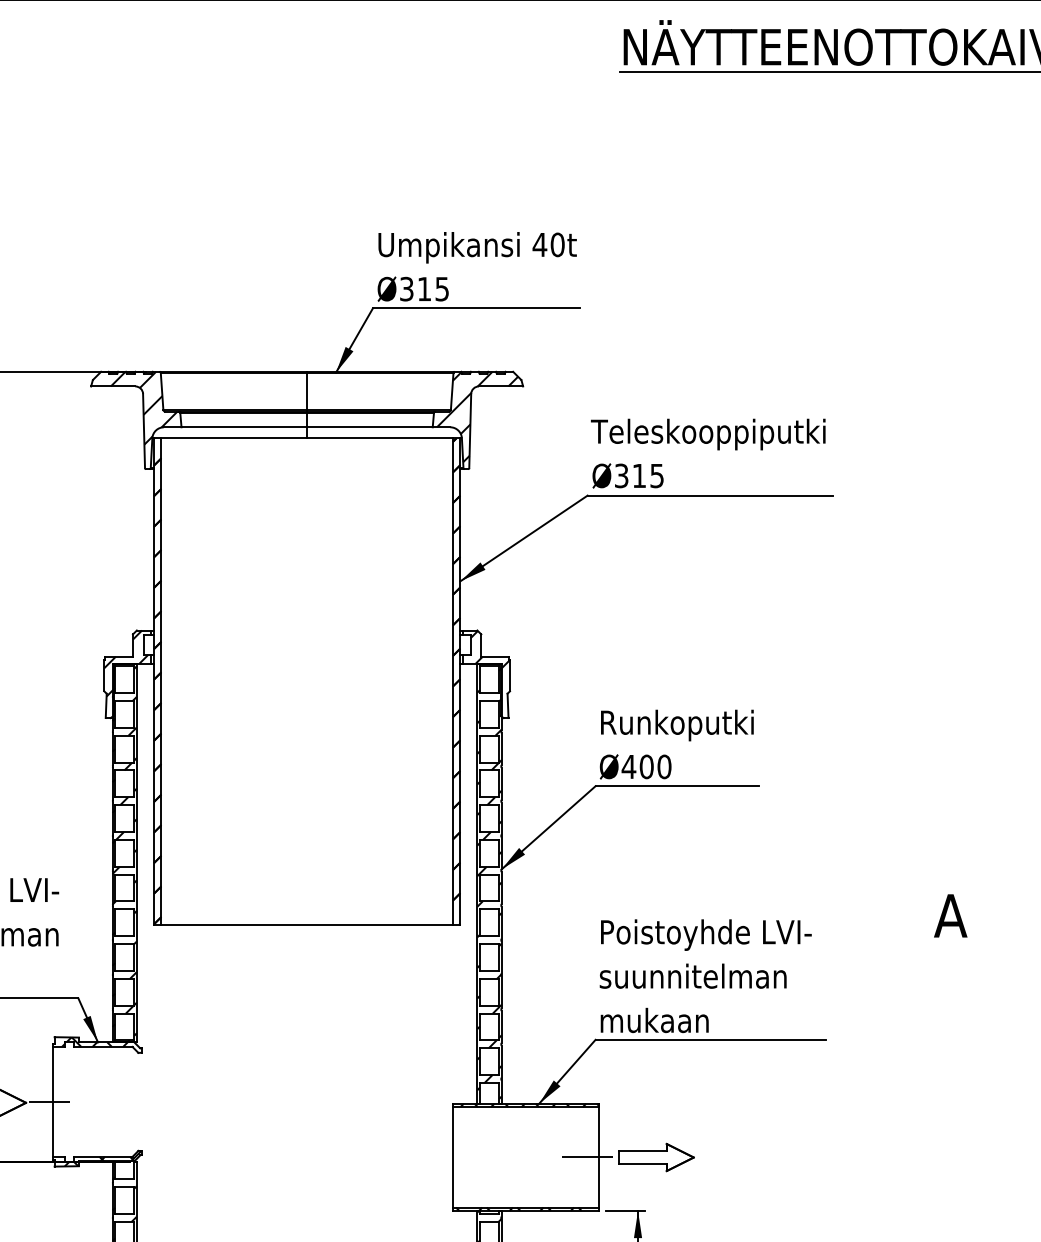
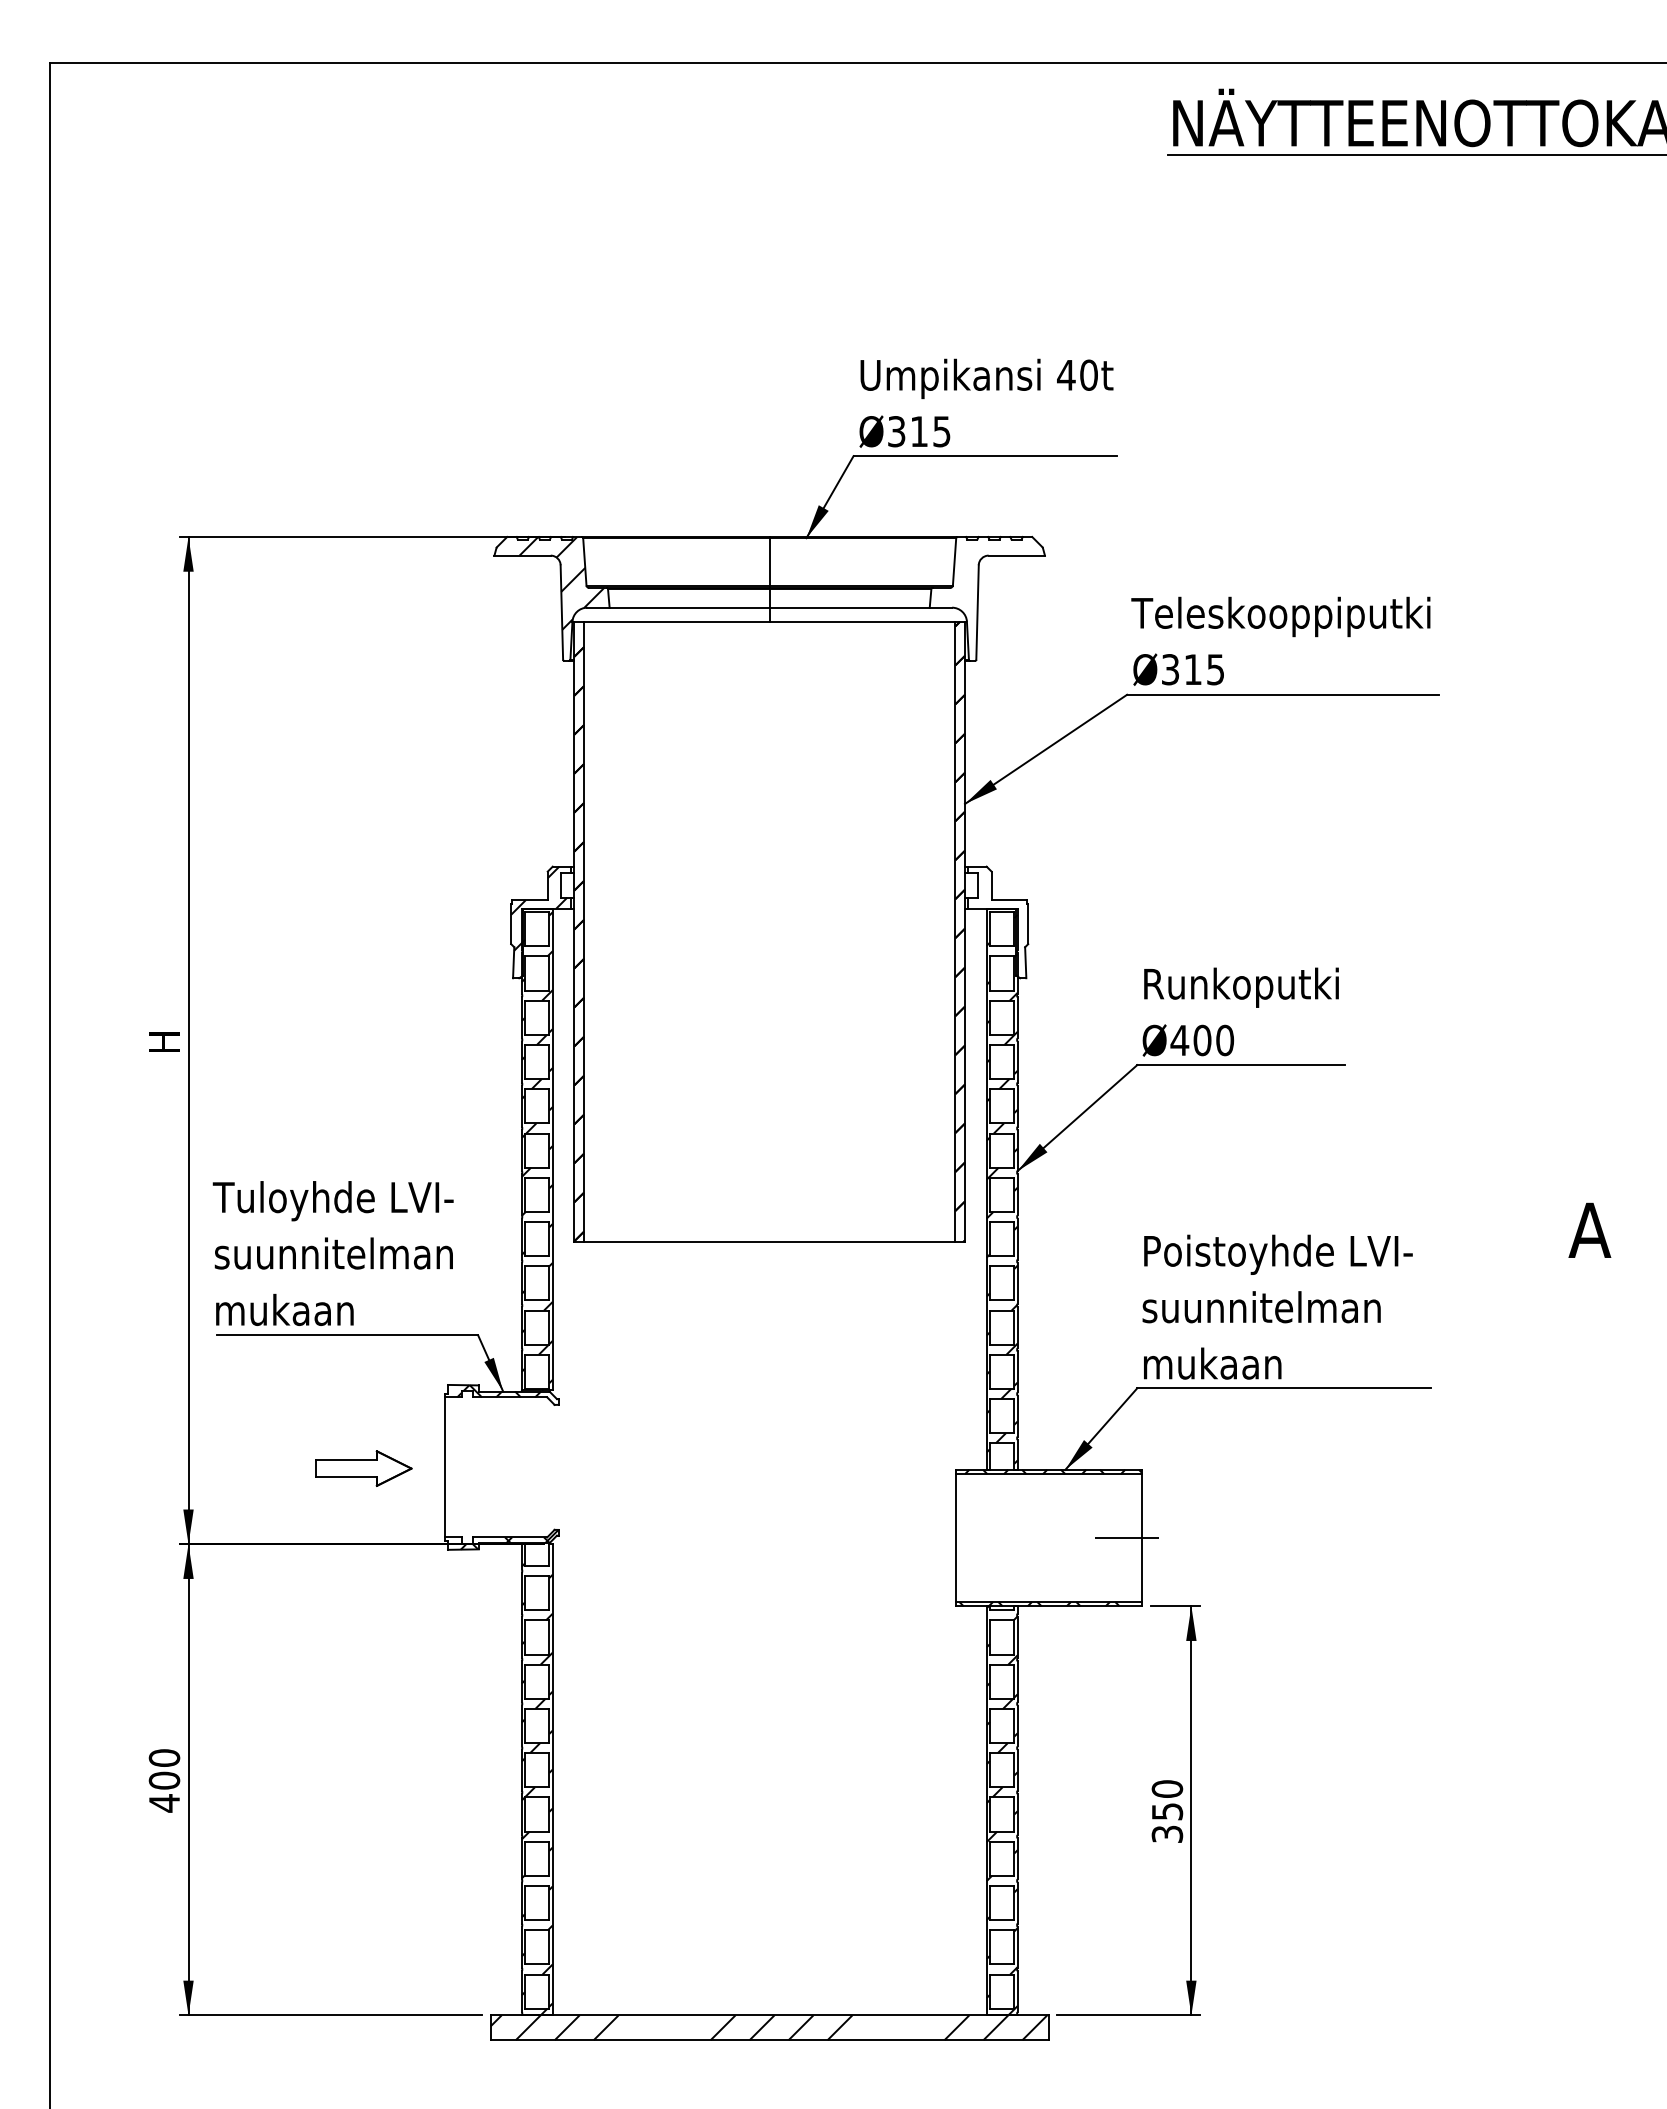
hatch: (477, 416) -> (986, 594), removed
hatch: (490, 649) -> (1003, 891), removed
line: (49, 1101) -> (441, 1467), removed
part: (656, 1156) -> (1214, 1537), removed

